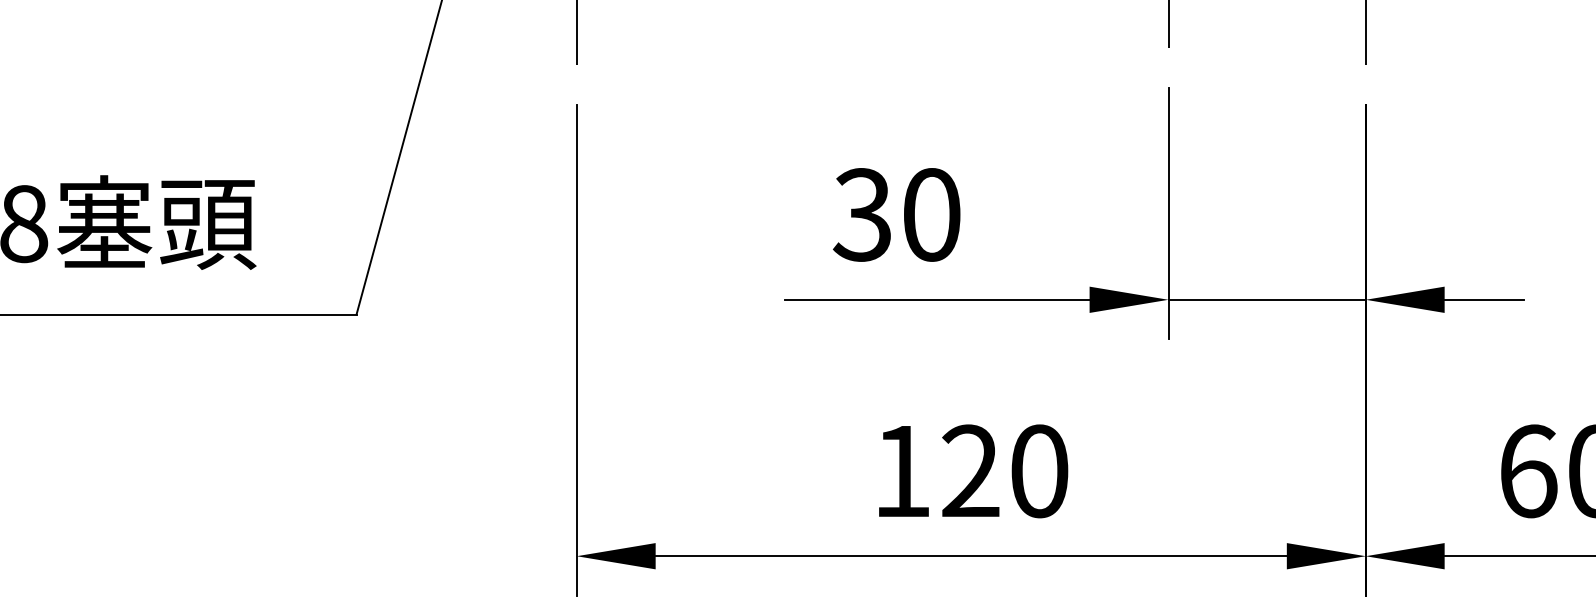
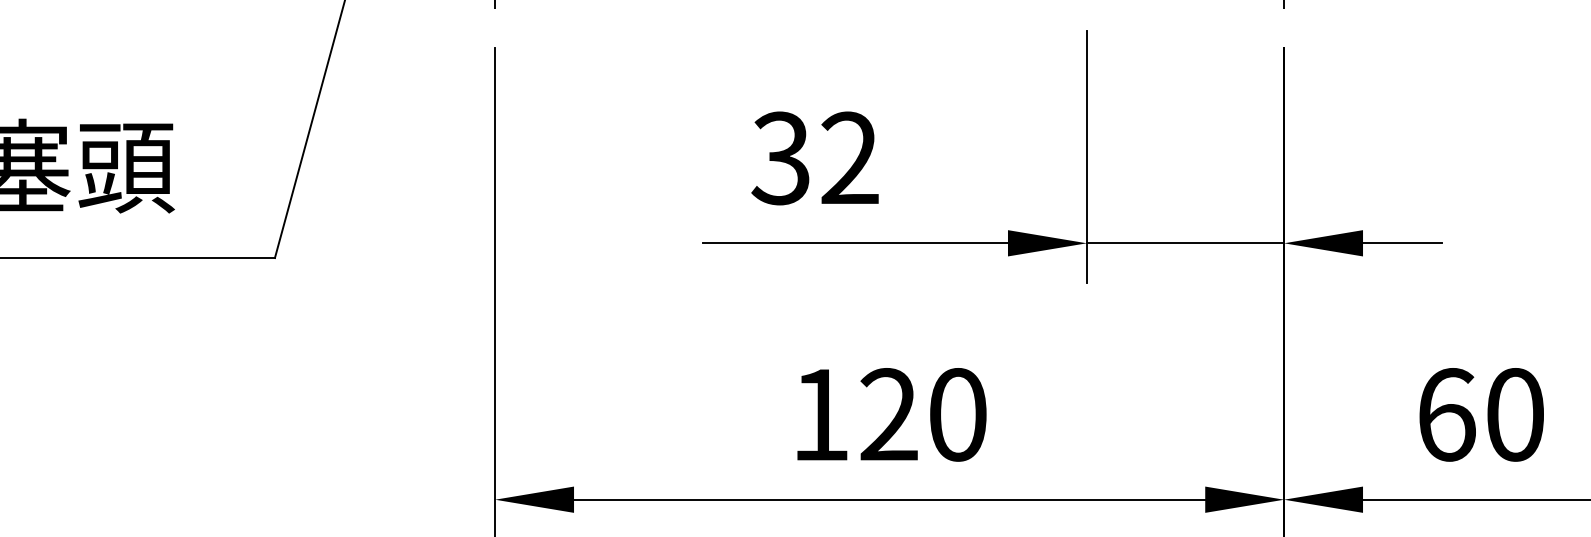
text: (931, 214) -> (849, 158), 30 -> 32

